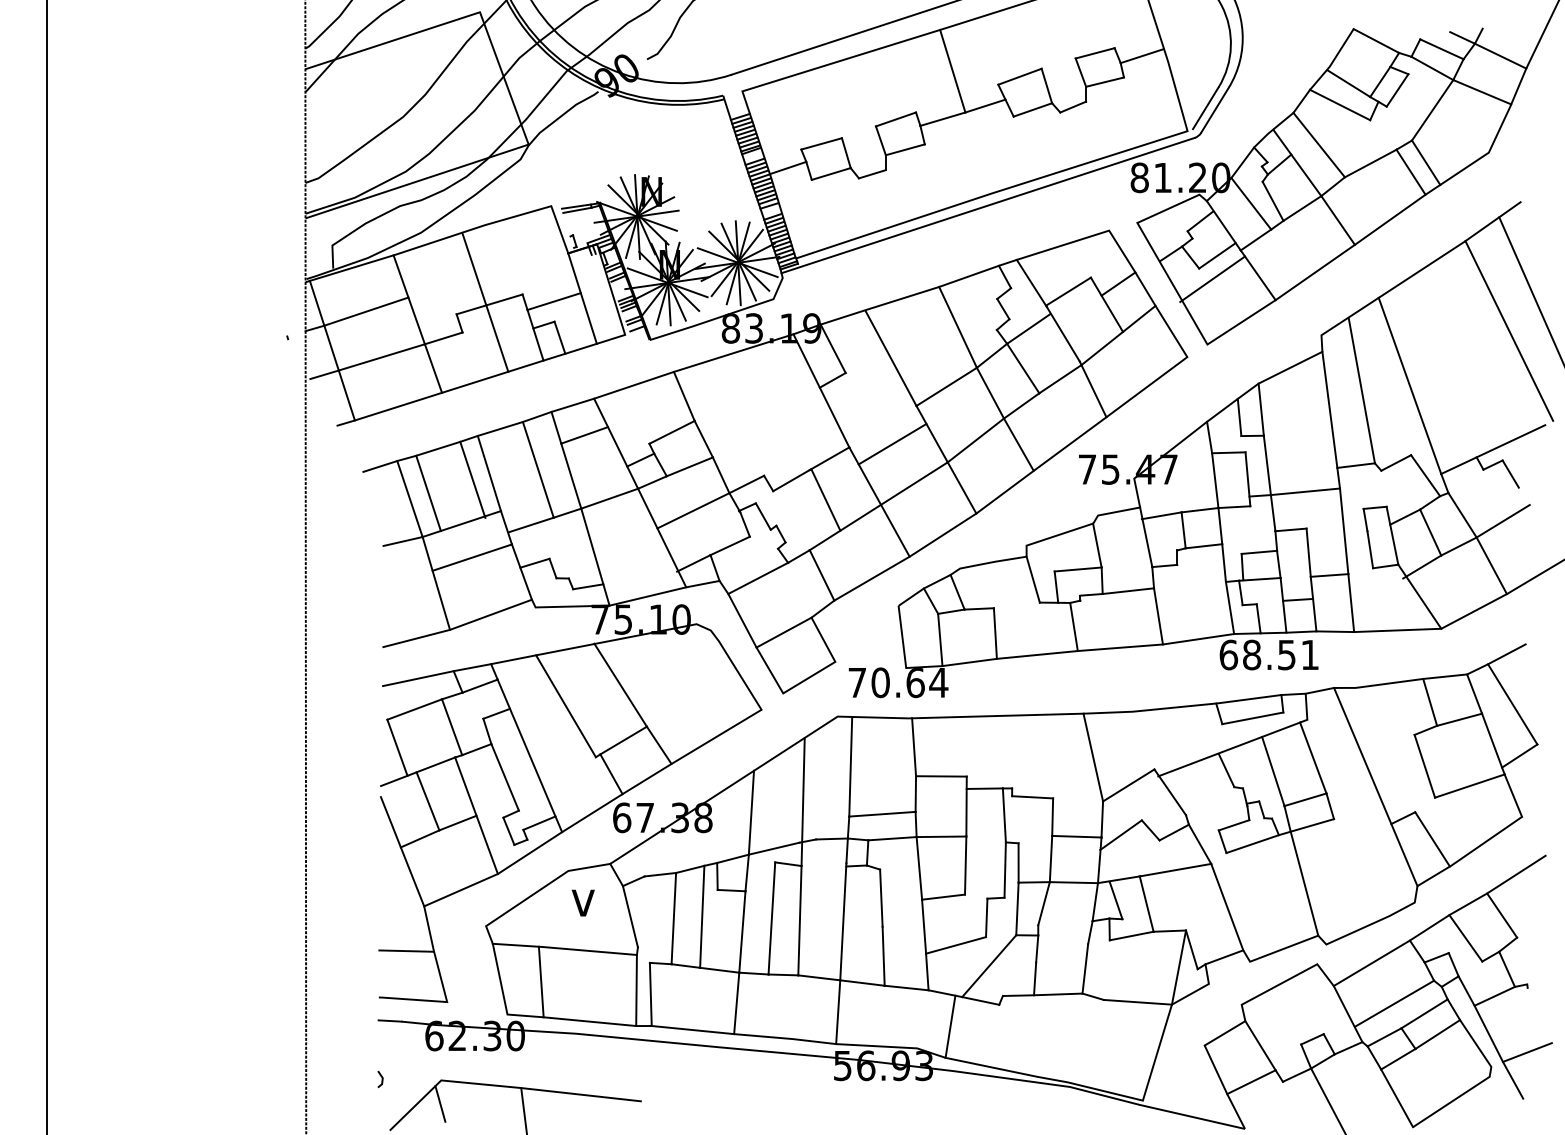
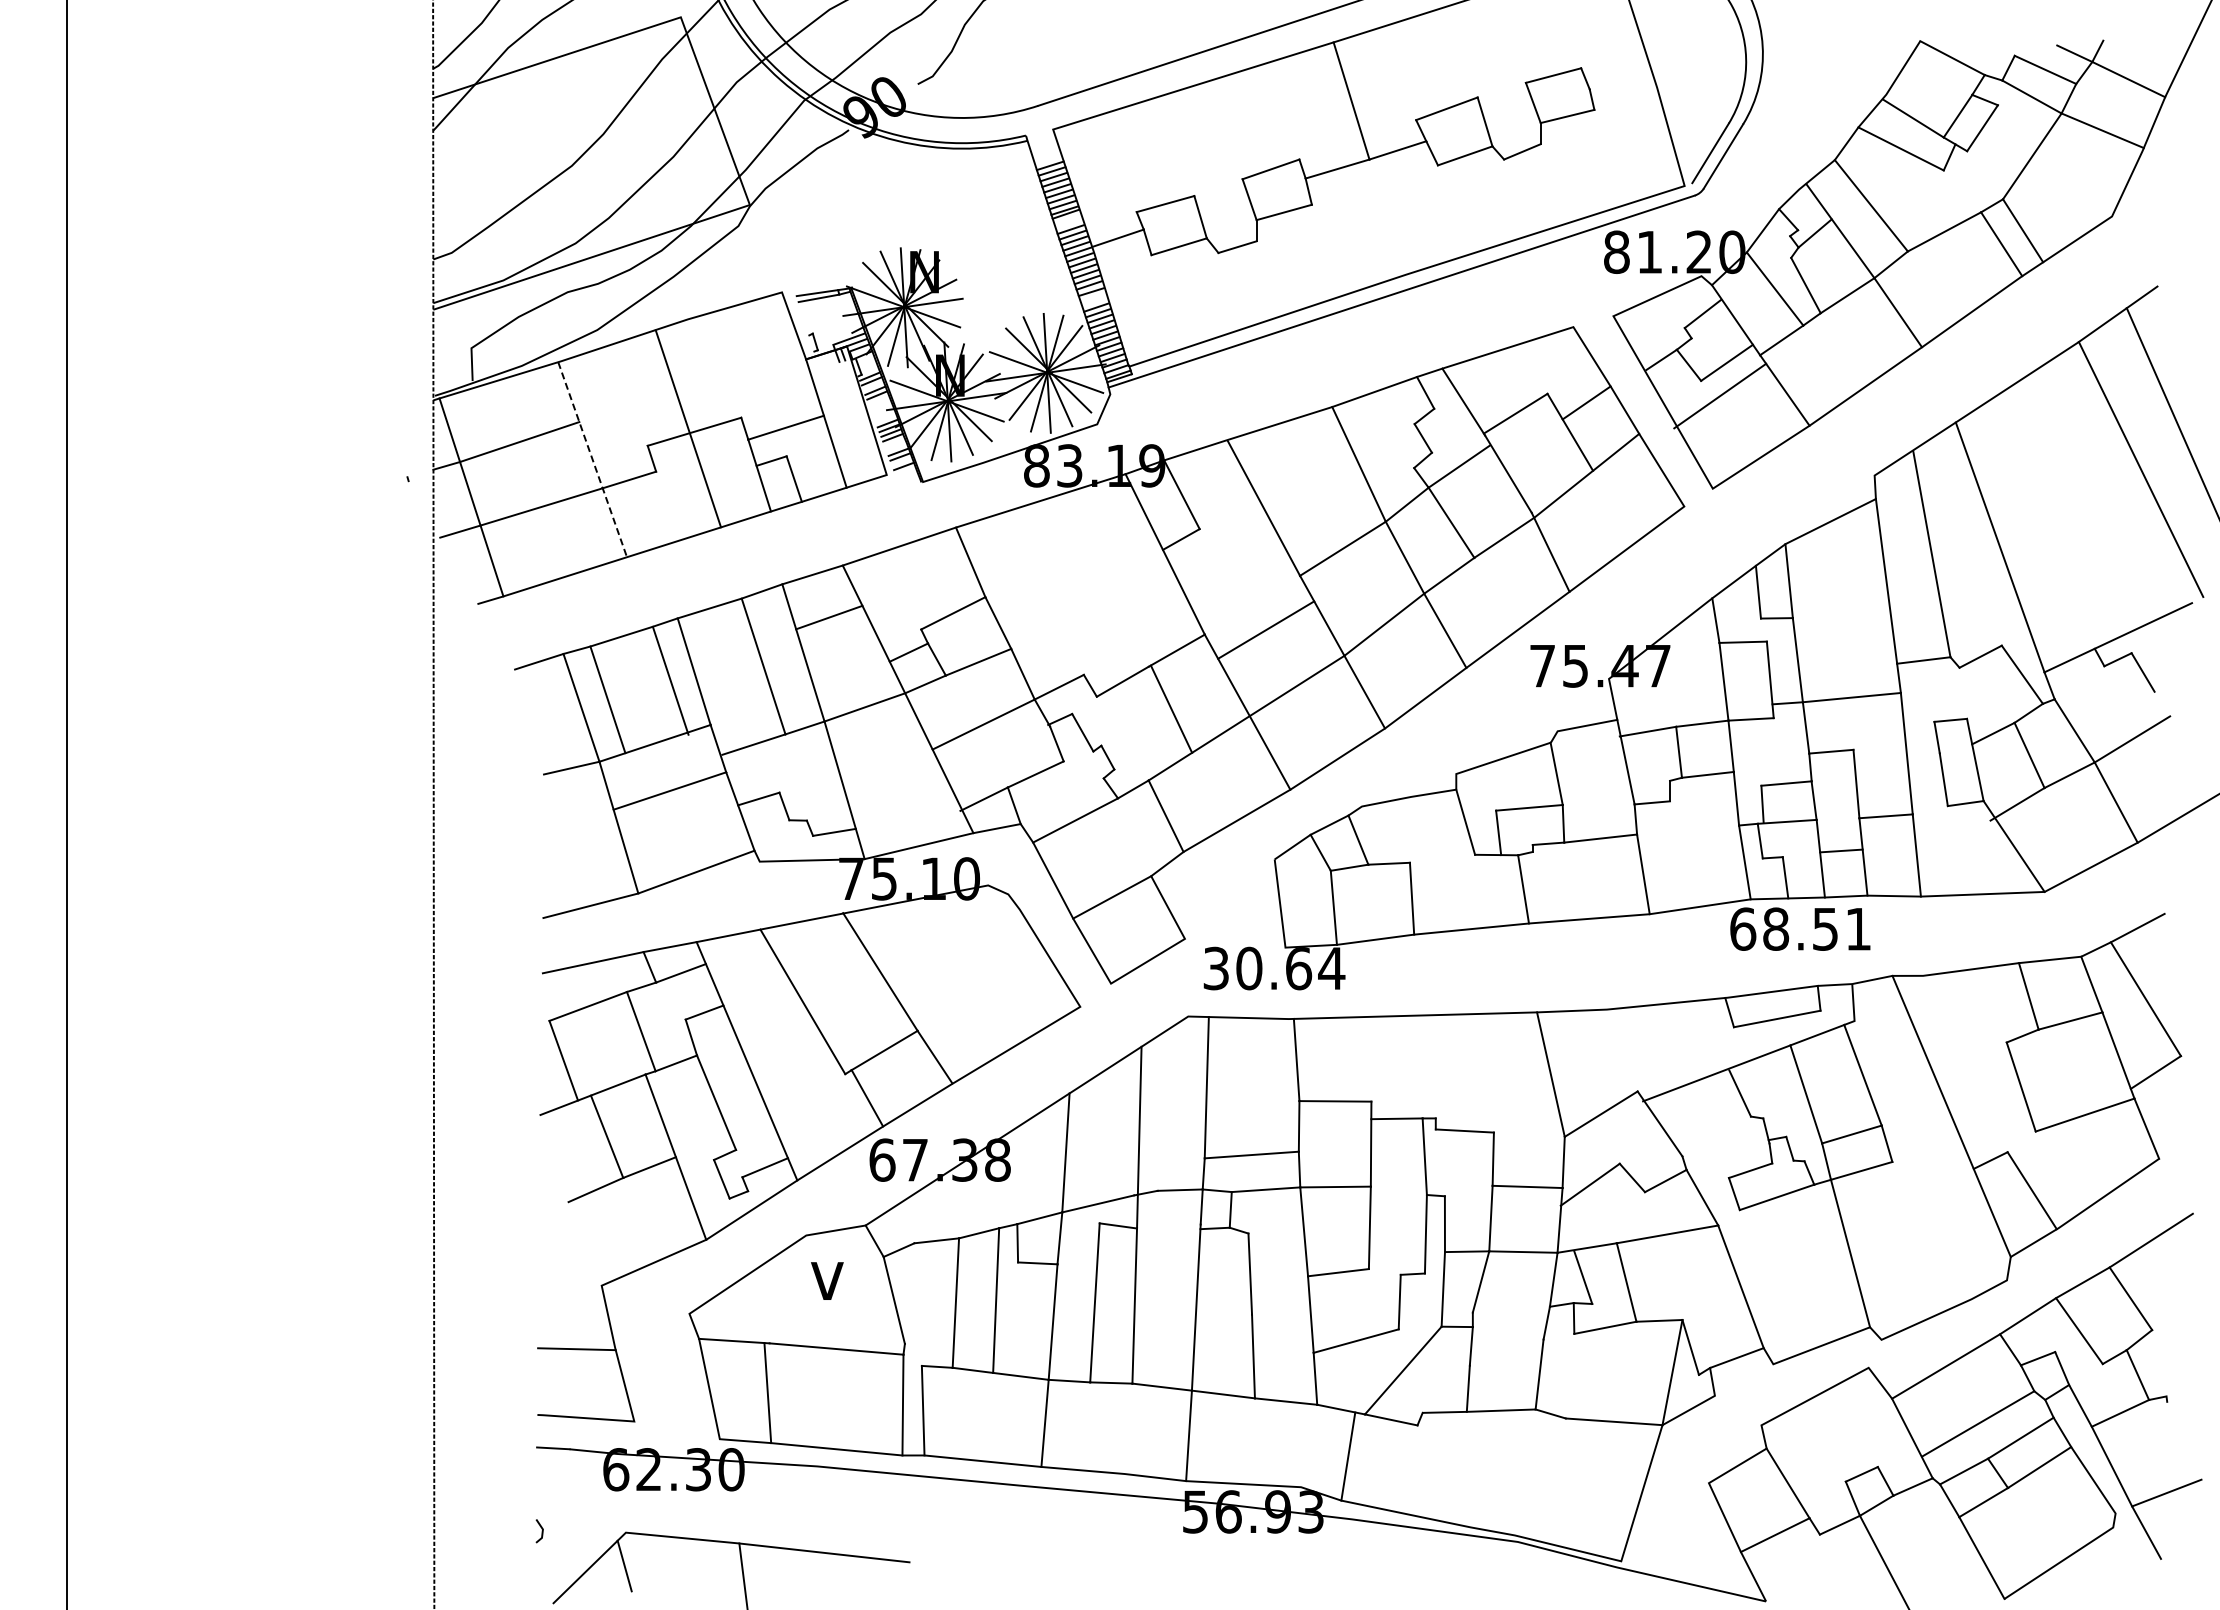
line: (1141, 56) -> (1619, 79), removed
line: (417, 324) -> (592, 460), solid -> dashed
text: (856, 682) -> (1215, 968), 70.64 -> 30.64
line: (402, 851) -> (570, 1207), removed

